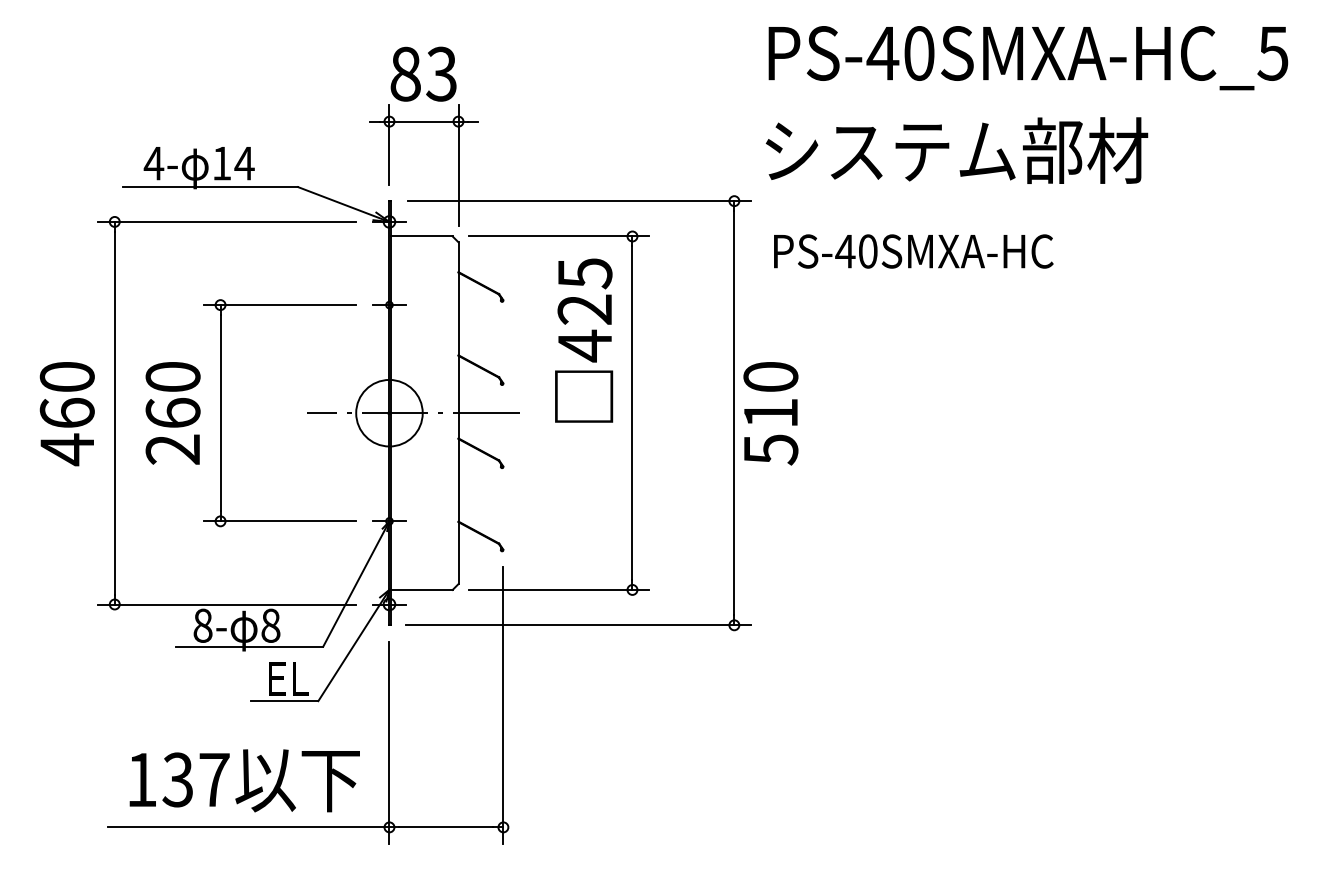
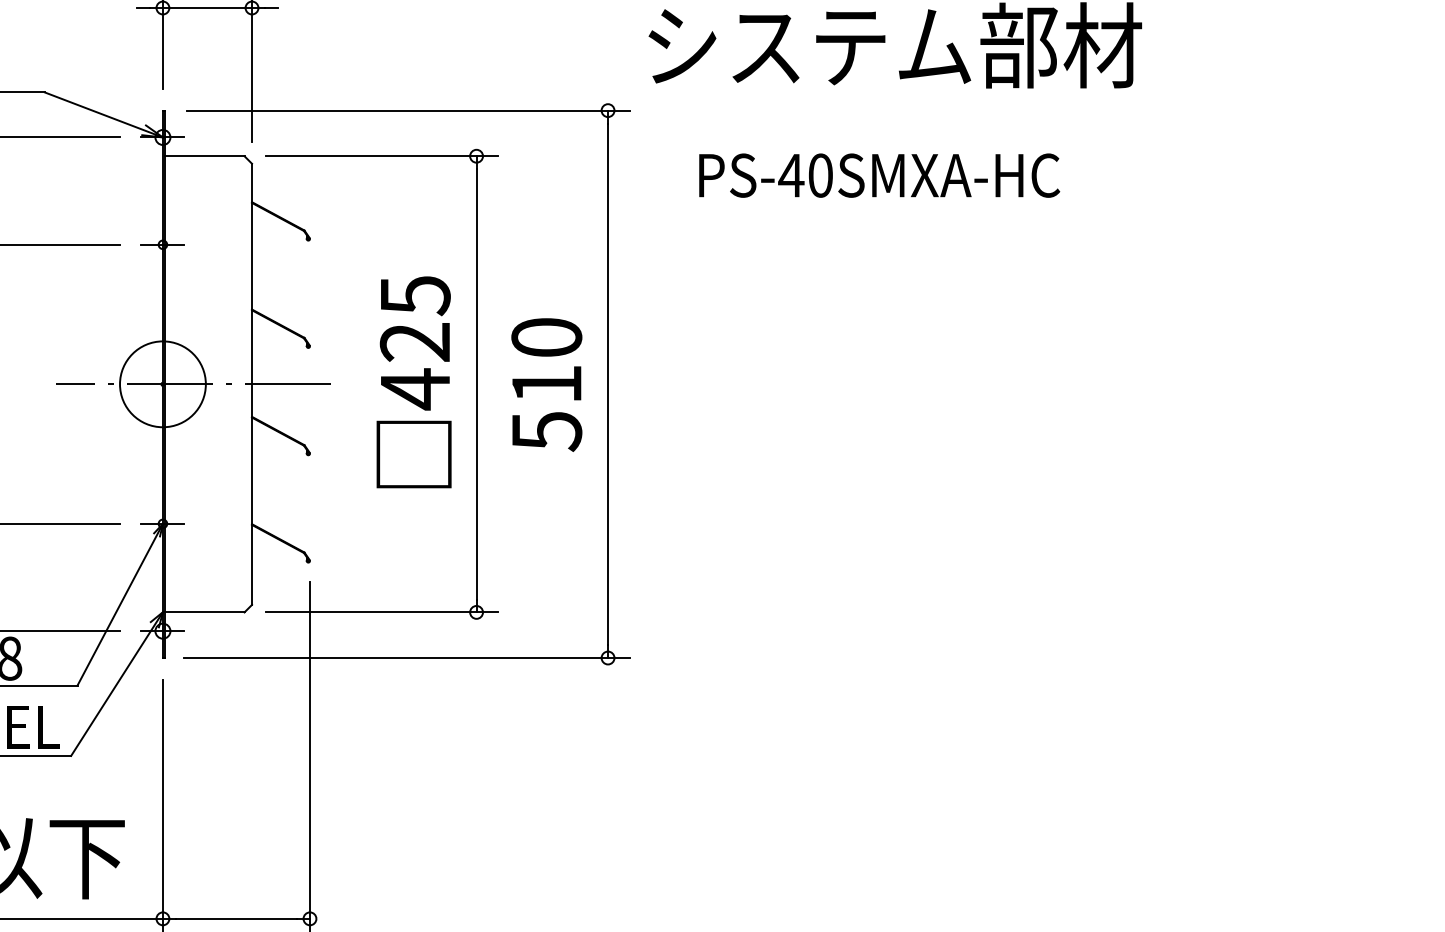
text: (913, 251) -> (879, 175), moved
text: (584, 340) -> (414, 382), moved
text: (770, 413) -> (546, 384), moved

